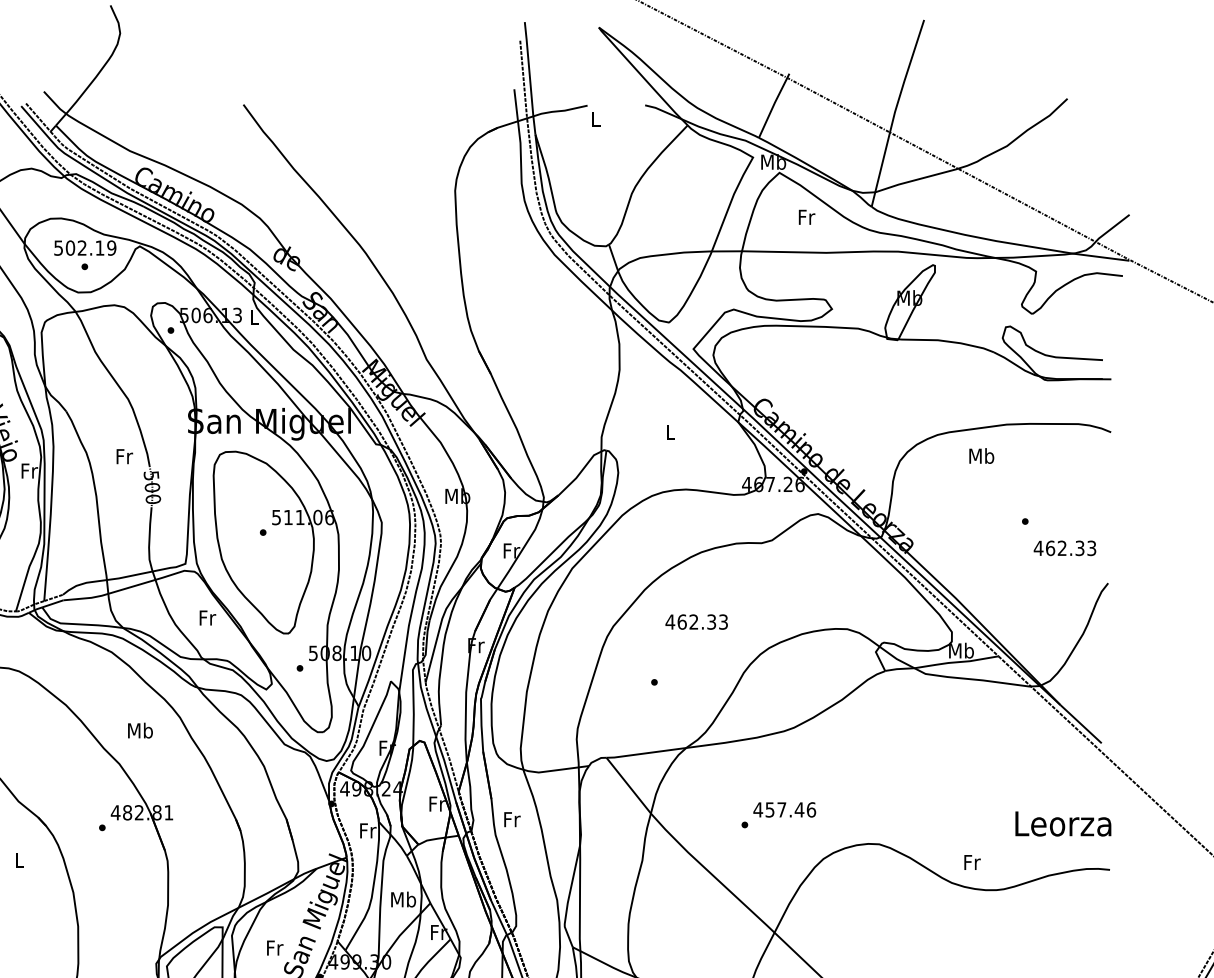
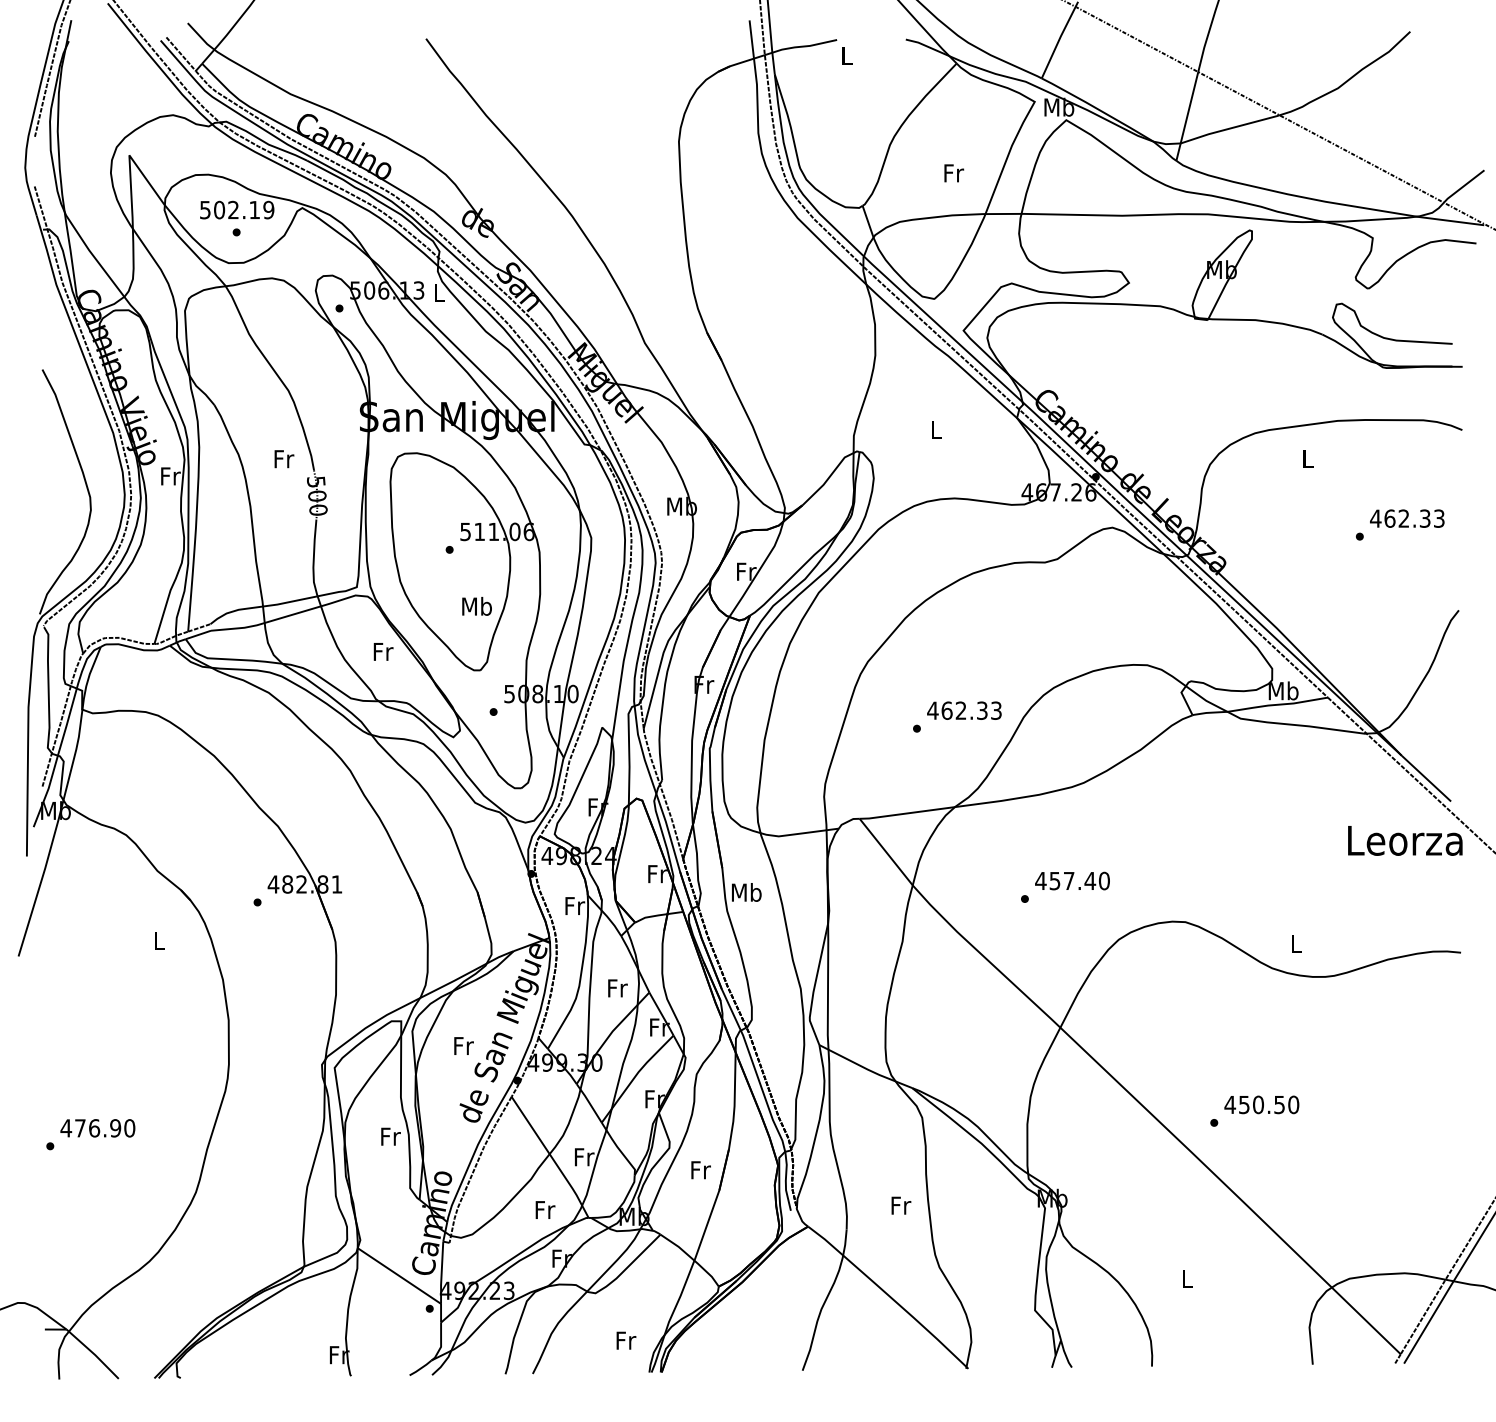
text: (807, 217) -> (954, 173), moved
text: (981, 456) -> (1307, 458), Mb -> L
text: (1065, 548) -> (1407, 518), moved
text: (696, 621) -> (964, 710), moved
text: (139, 730) -> (476, 606), moved
text: (811, 809) -> (1104, 880), 457.46 -> 457.40
text: (511, 819) -> (746, 892), Fr -> Mb
text: (1063, 823) -> (1405, 840), moved
text: (972, 862) -> (1296, 943), Fr -> L
text: (403, 899) -> (617, 987), Mb -> Fr

